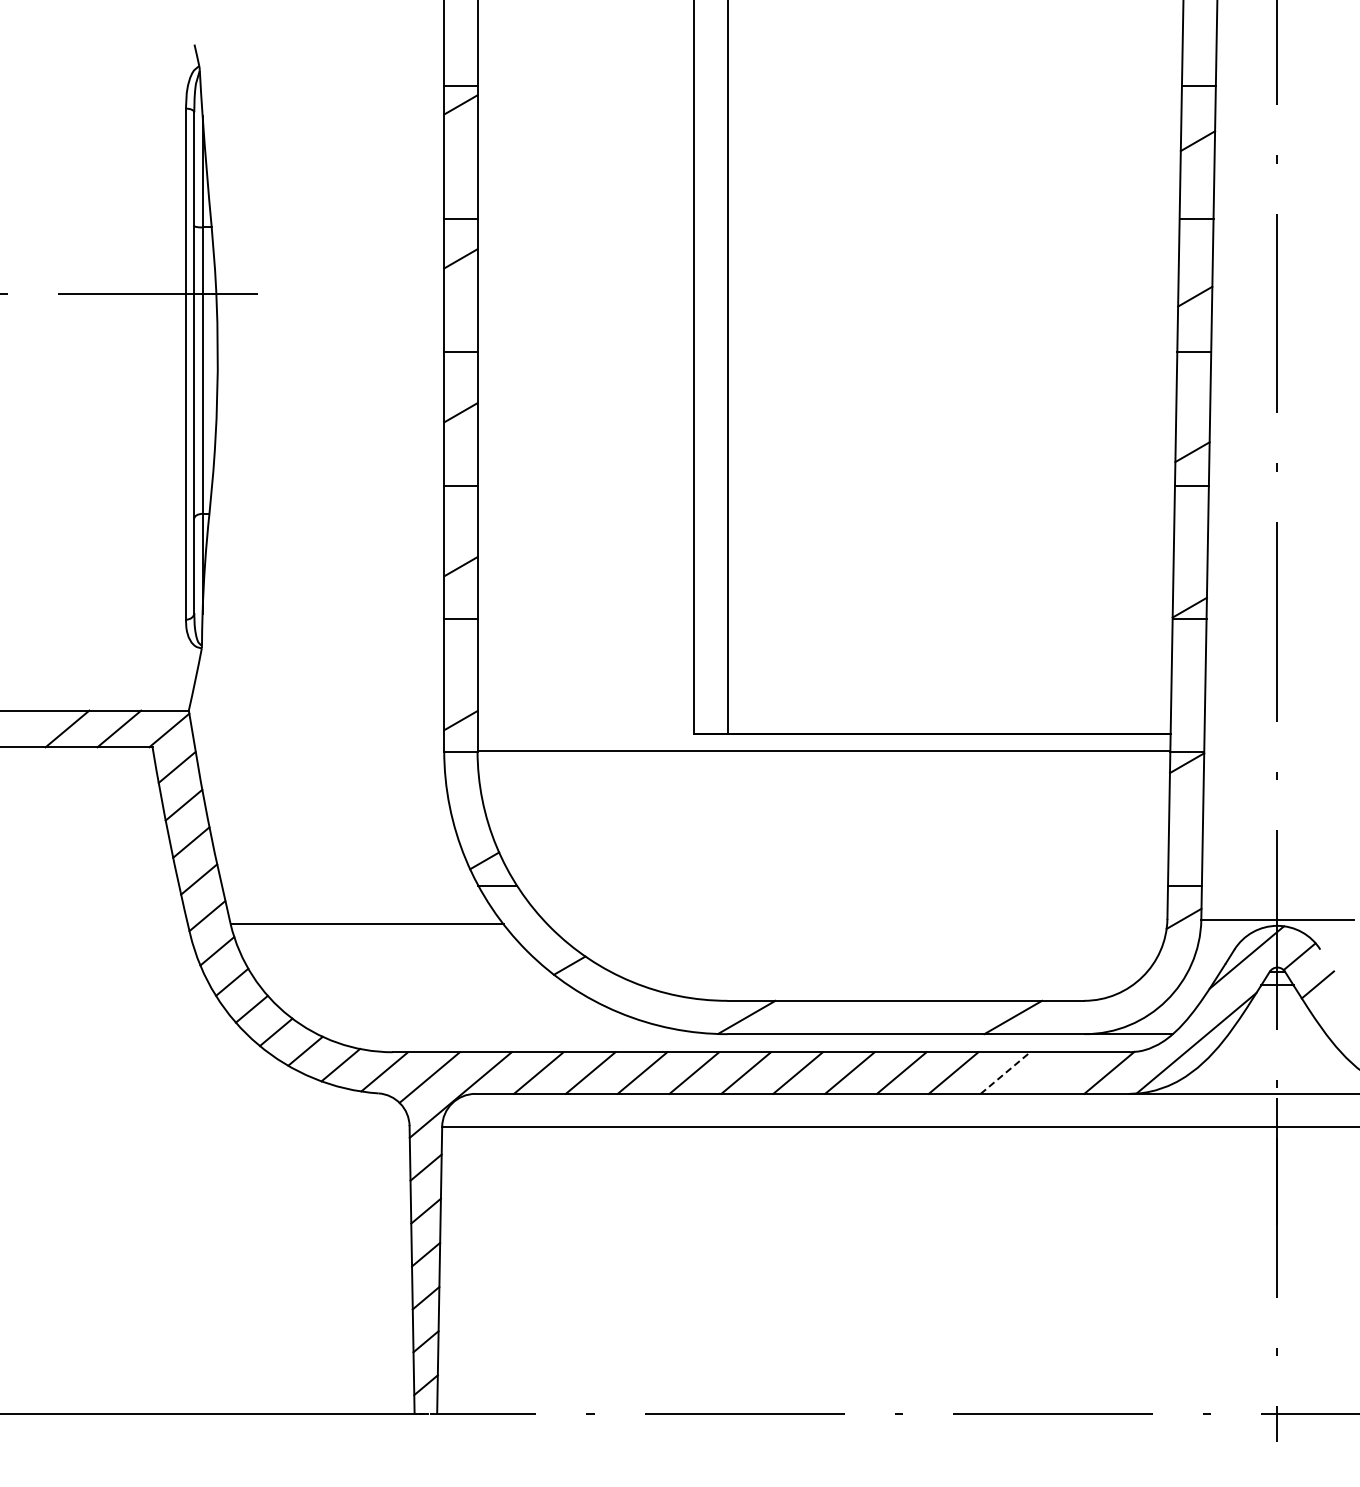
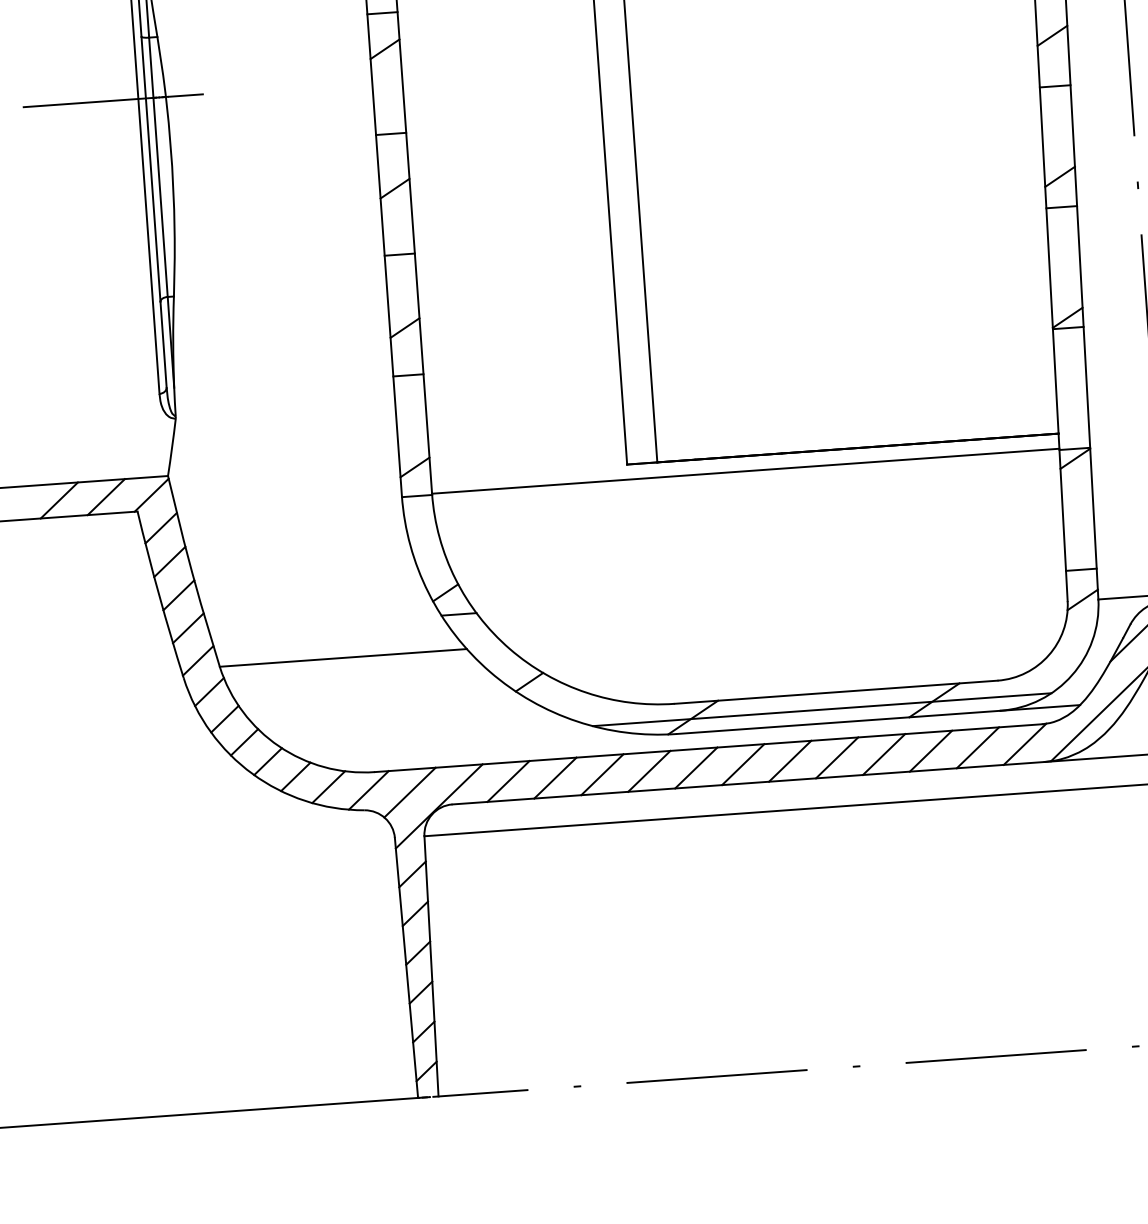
line: (888, 1018) -> (821, 709), added
line: (1005, 1072) -> (930, 750), dashed -> solid
line: (1057, 1072) -> (978, 747), added

